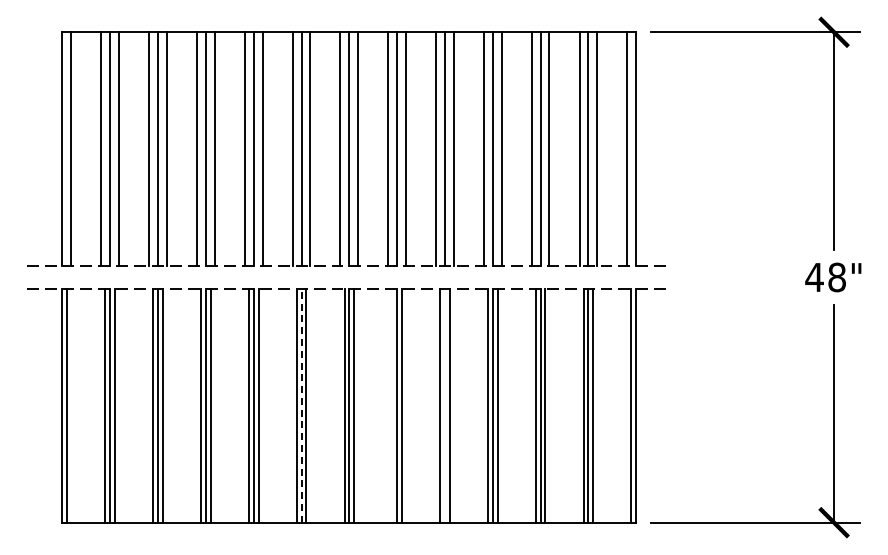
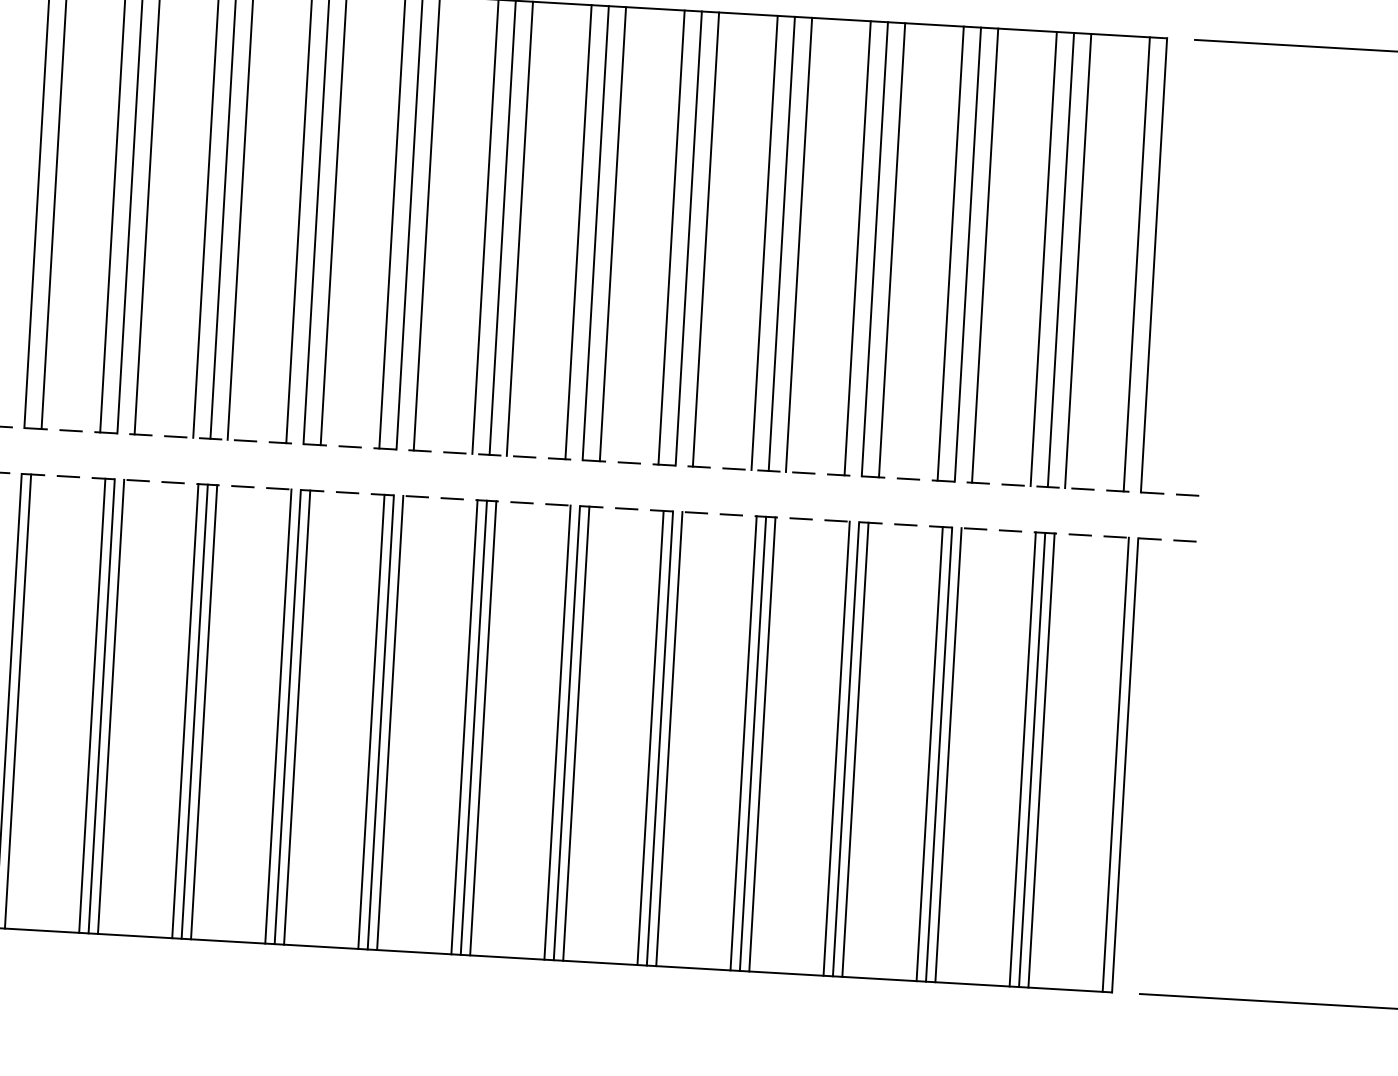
line: (301, 405) -> (473, 726), dashed -> solid
line: (392, 405) -> (650, 737), added
line: (444, 405) -> (752, 742), added

